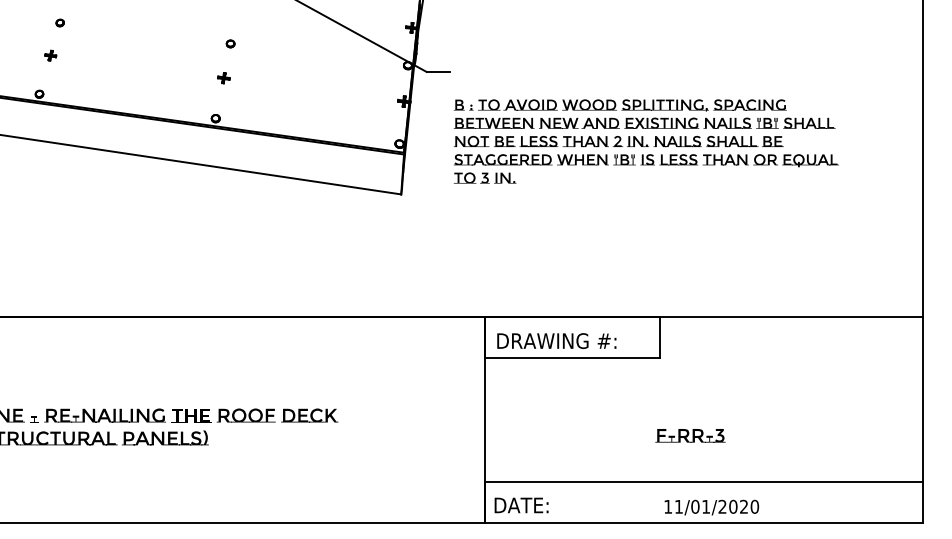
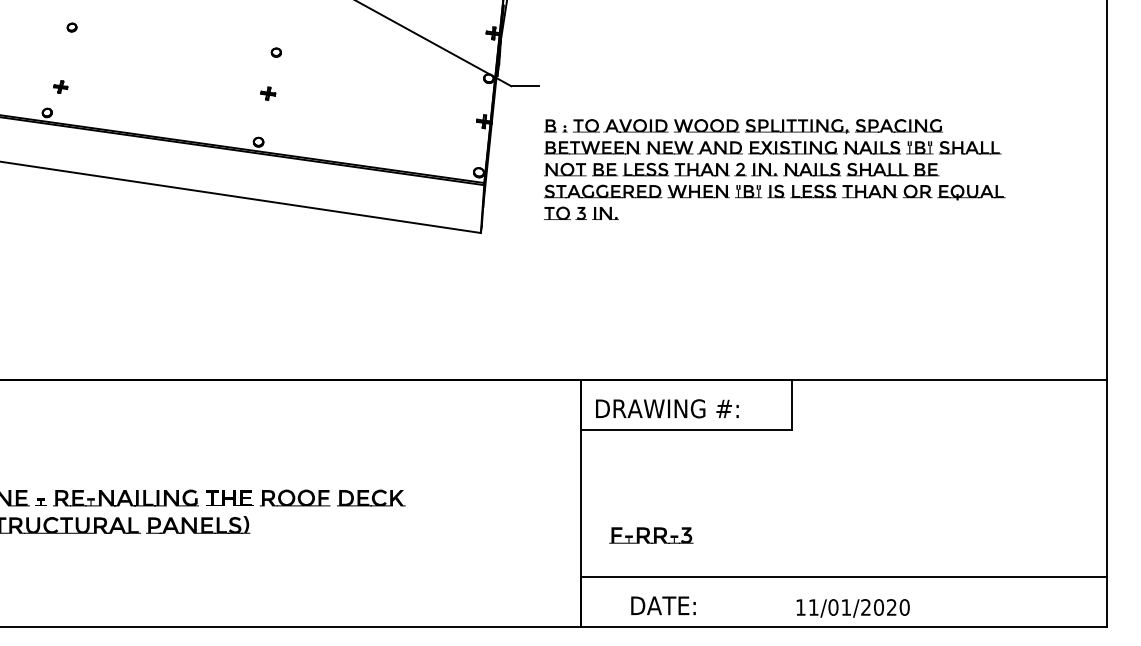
part: (50, 55) -> (60, 86), moved
text: (690, 435) -> (651, 535), moved
text: (521, 505) -> (663, 605), moved

